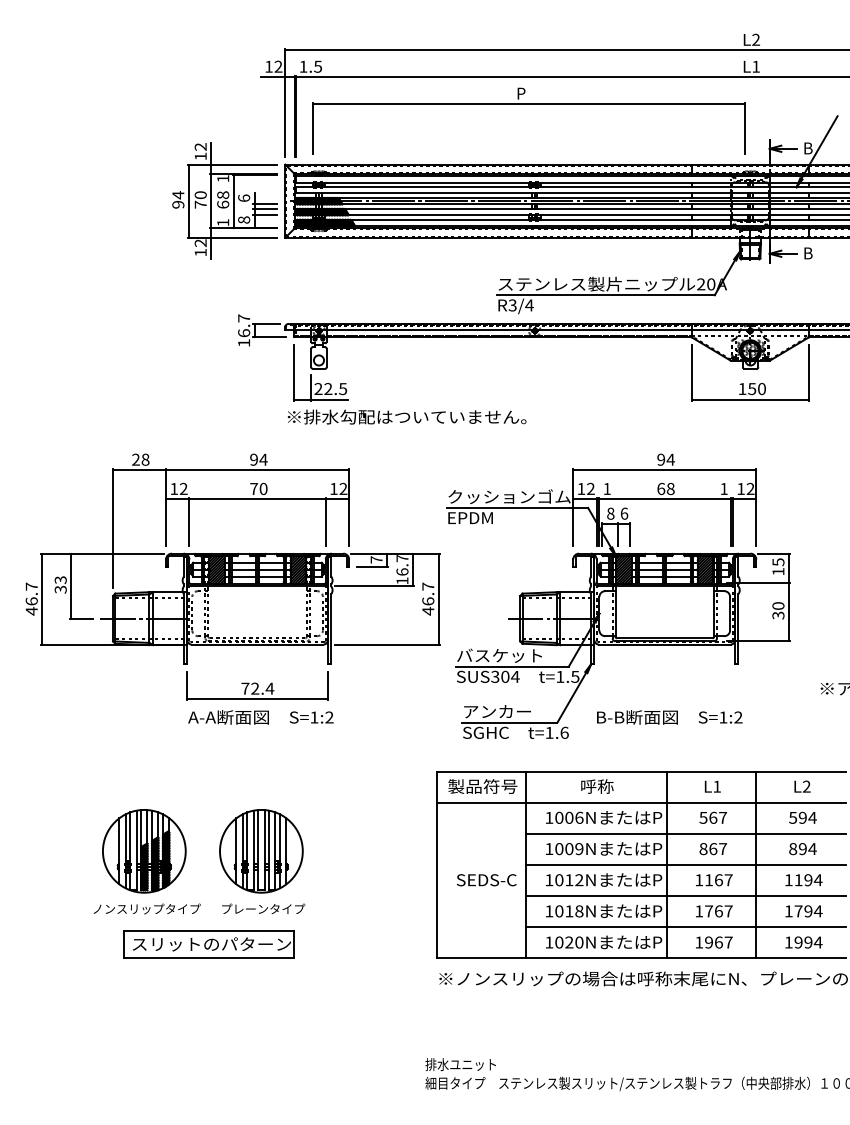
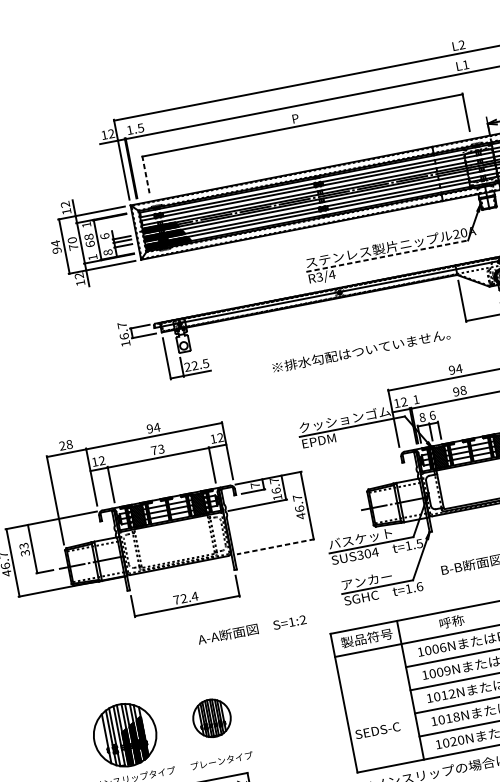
line: (312, 128) -> (145, 174), solid -> dashed
line: (606, 295) -> (387, 256), solid -> dashed
text: (407, 416) -> (361, 350), moved
text: (263, 488) -> (161, 448), 70 -> 73
text: (661, 488) -> (456, 391), 68 -> 98
line: (387, 644) -> (275, 546), solid -> dashed
text: (260, 717) -> (251, 629), moved
part: (261, 851) -> (212, 718), size x0.6
text: (486, 880) -> (377, 730), moved

